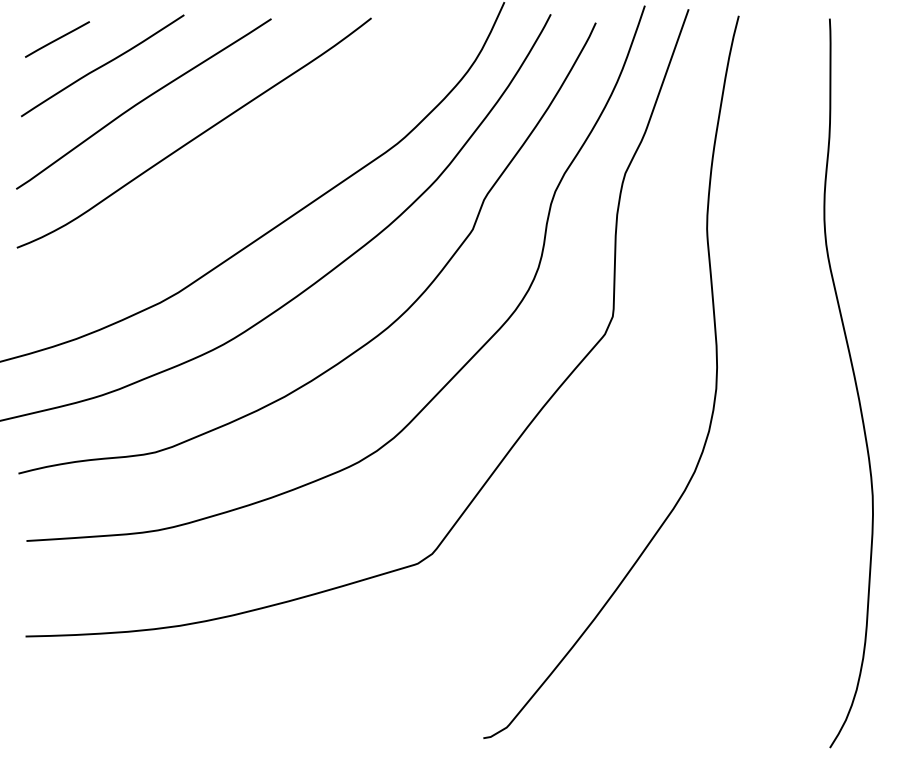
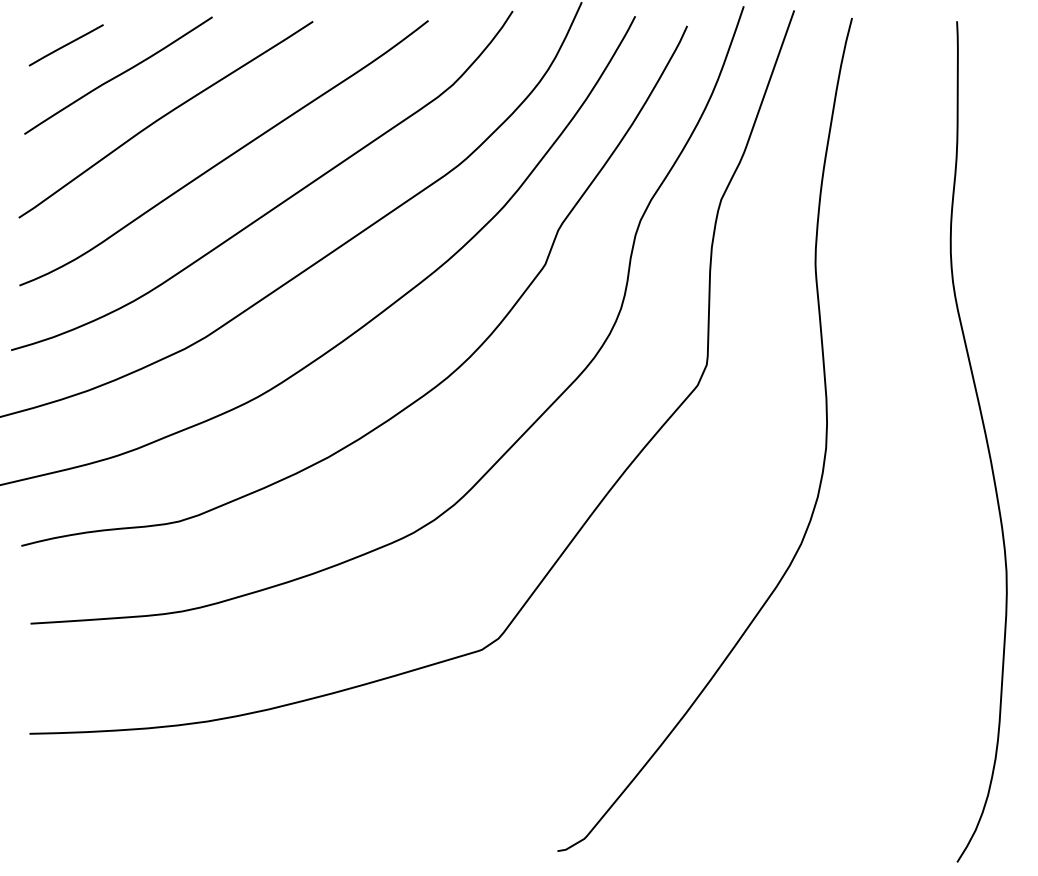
curve: (243, 175) -> (280, 202), added

